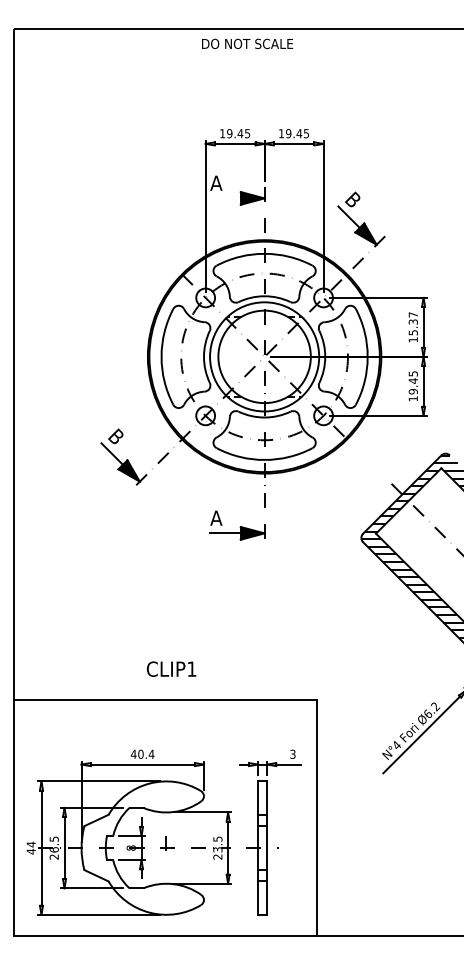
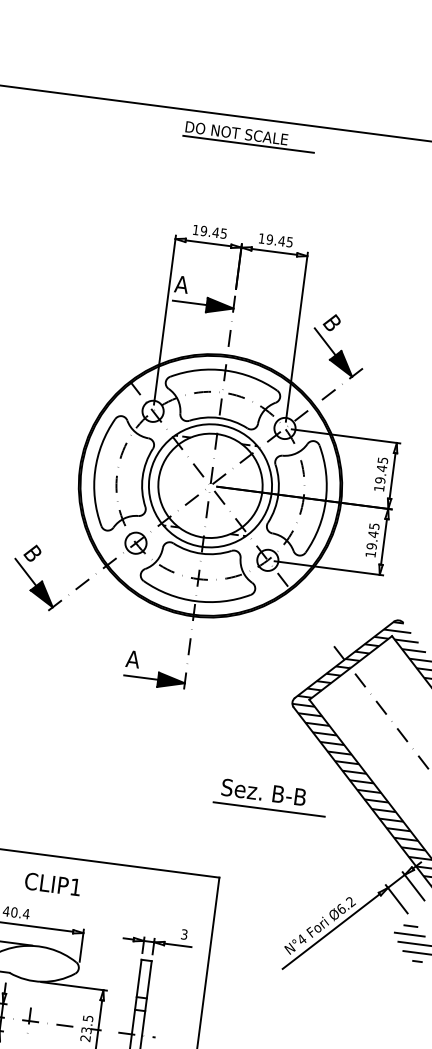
line: (258, 52) -> (247, 144), added
line: (225, 198) -> (189, 302), added
text: (412, 323) -> (380, 469), 15.37 -> 19.45
part: (353, 623) -> (271, 796), added
text: (171, 668) -> (52, 883), moved

